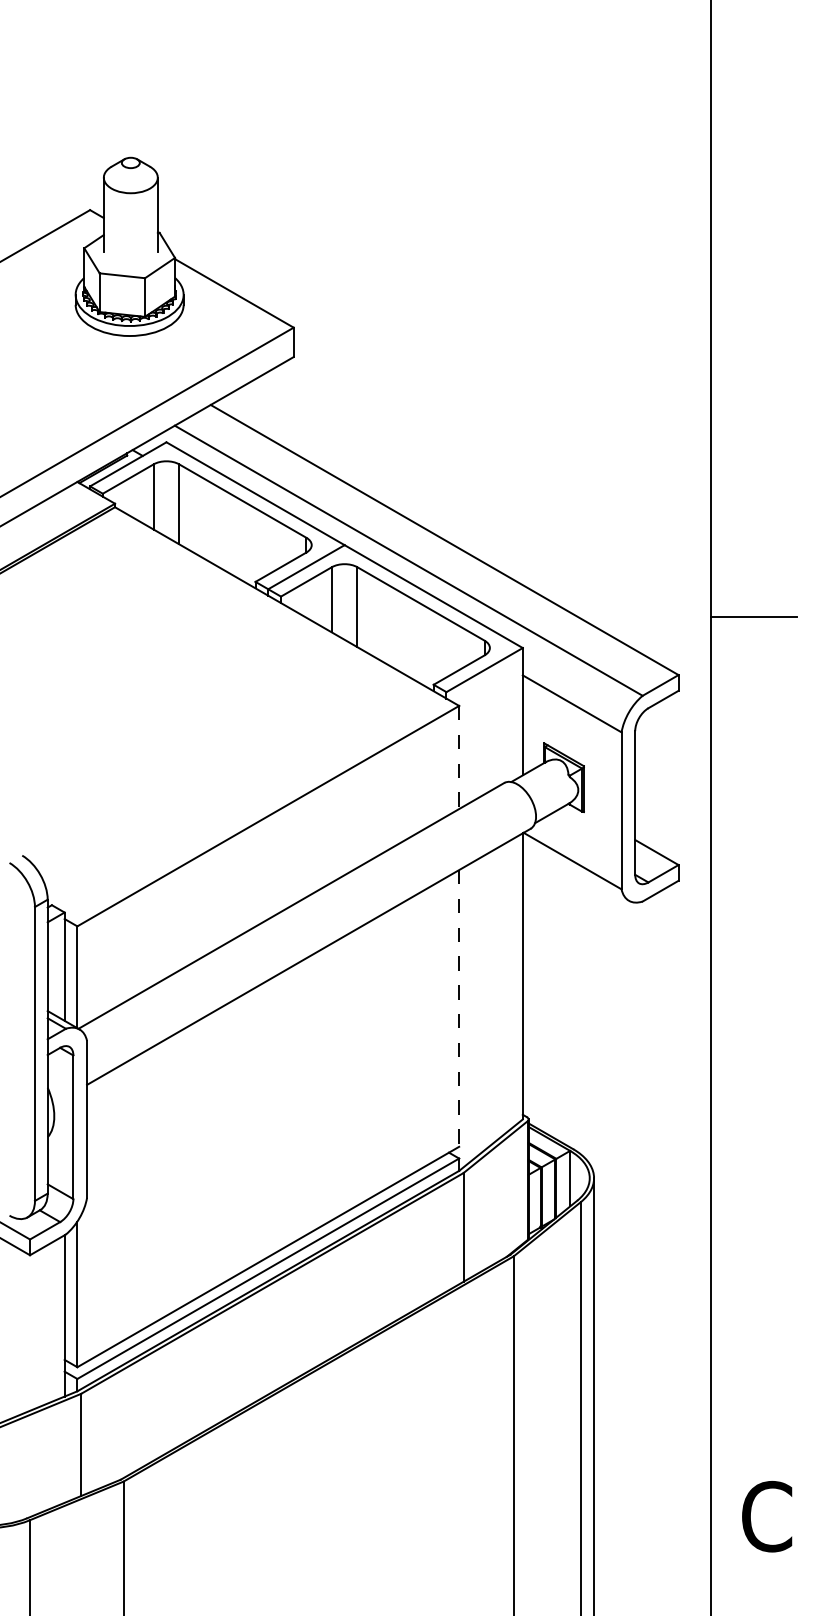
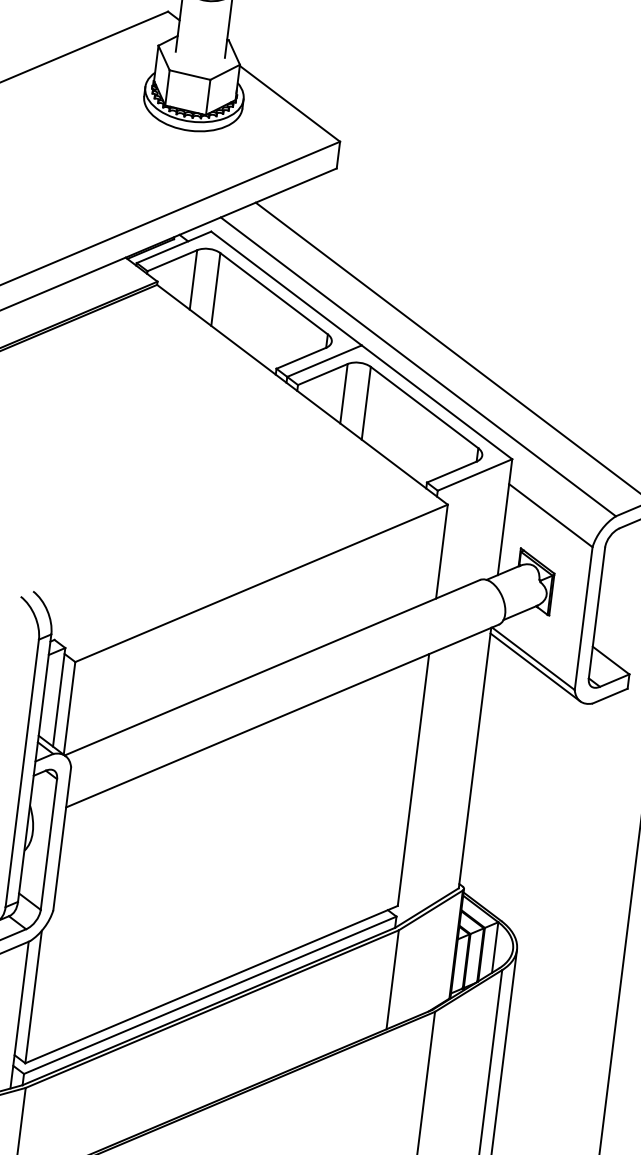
line: (459, 757) -> (442, 551), dashed -> solid
line: (575, 869) -> (535, 666), added
line: (459, 1008) -> (413, 780), dashed -> solid

